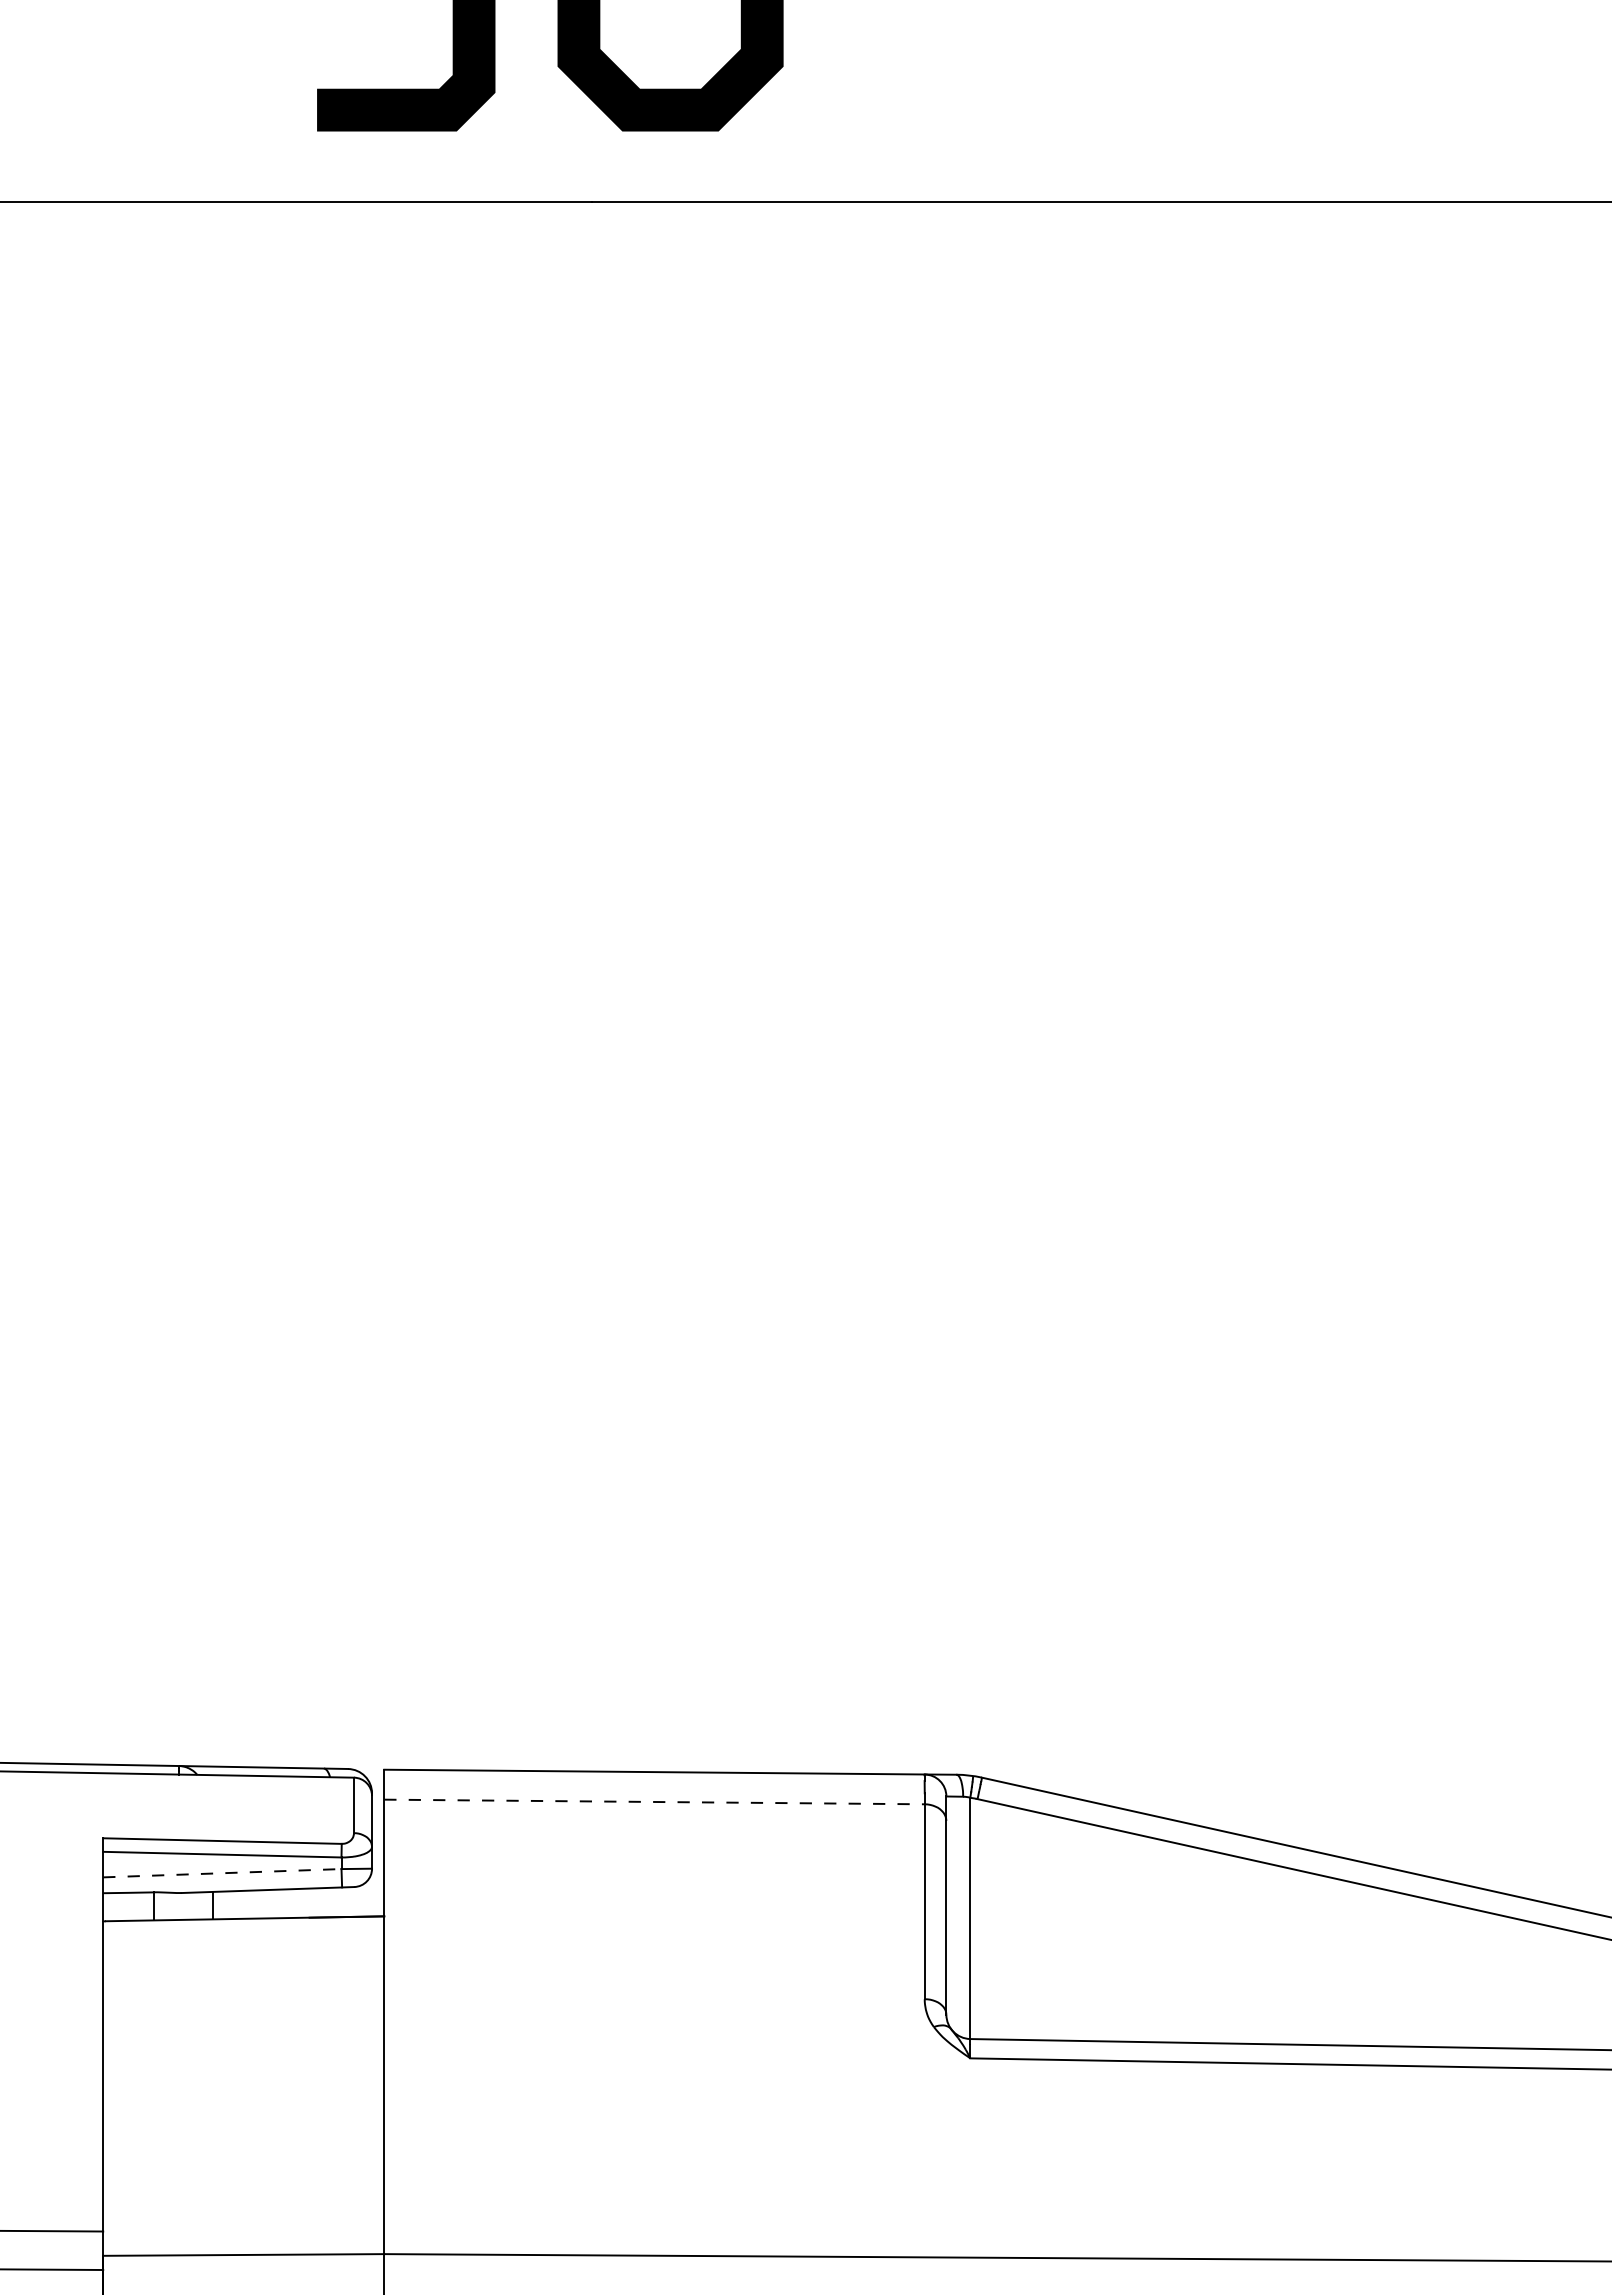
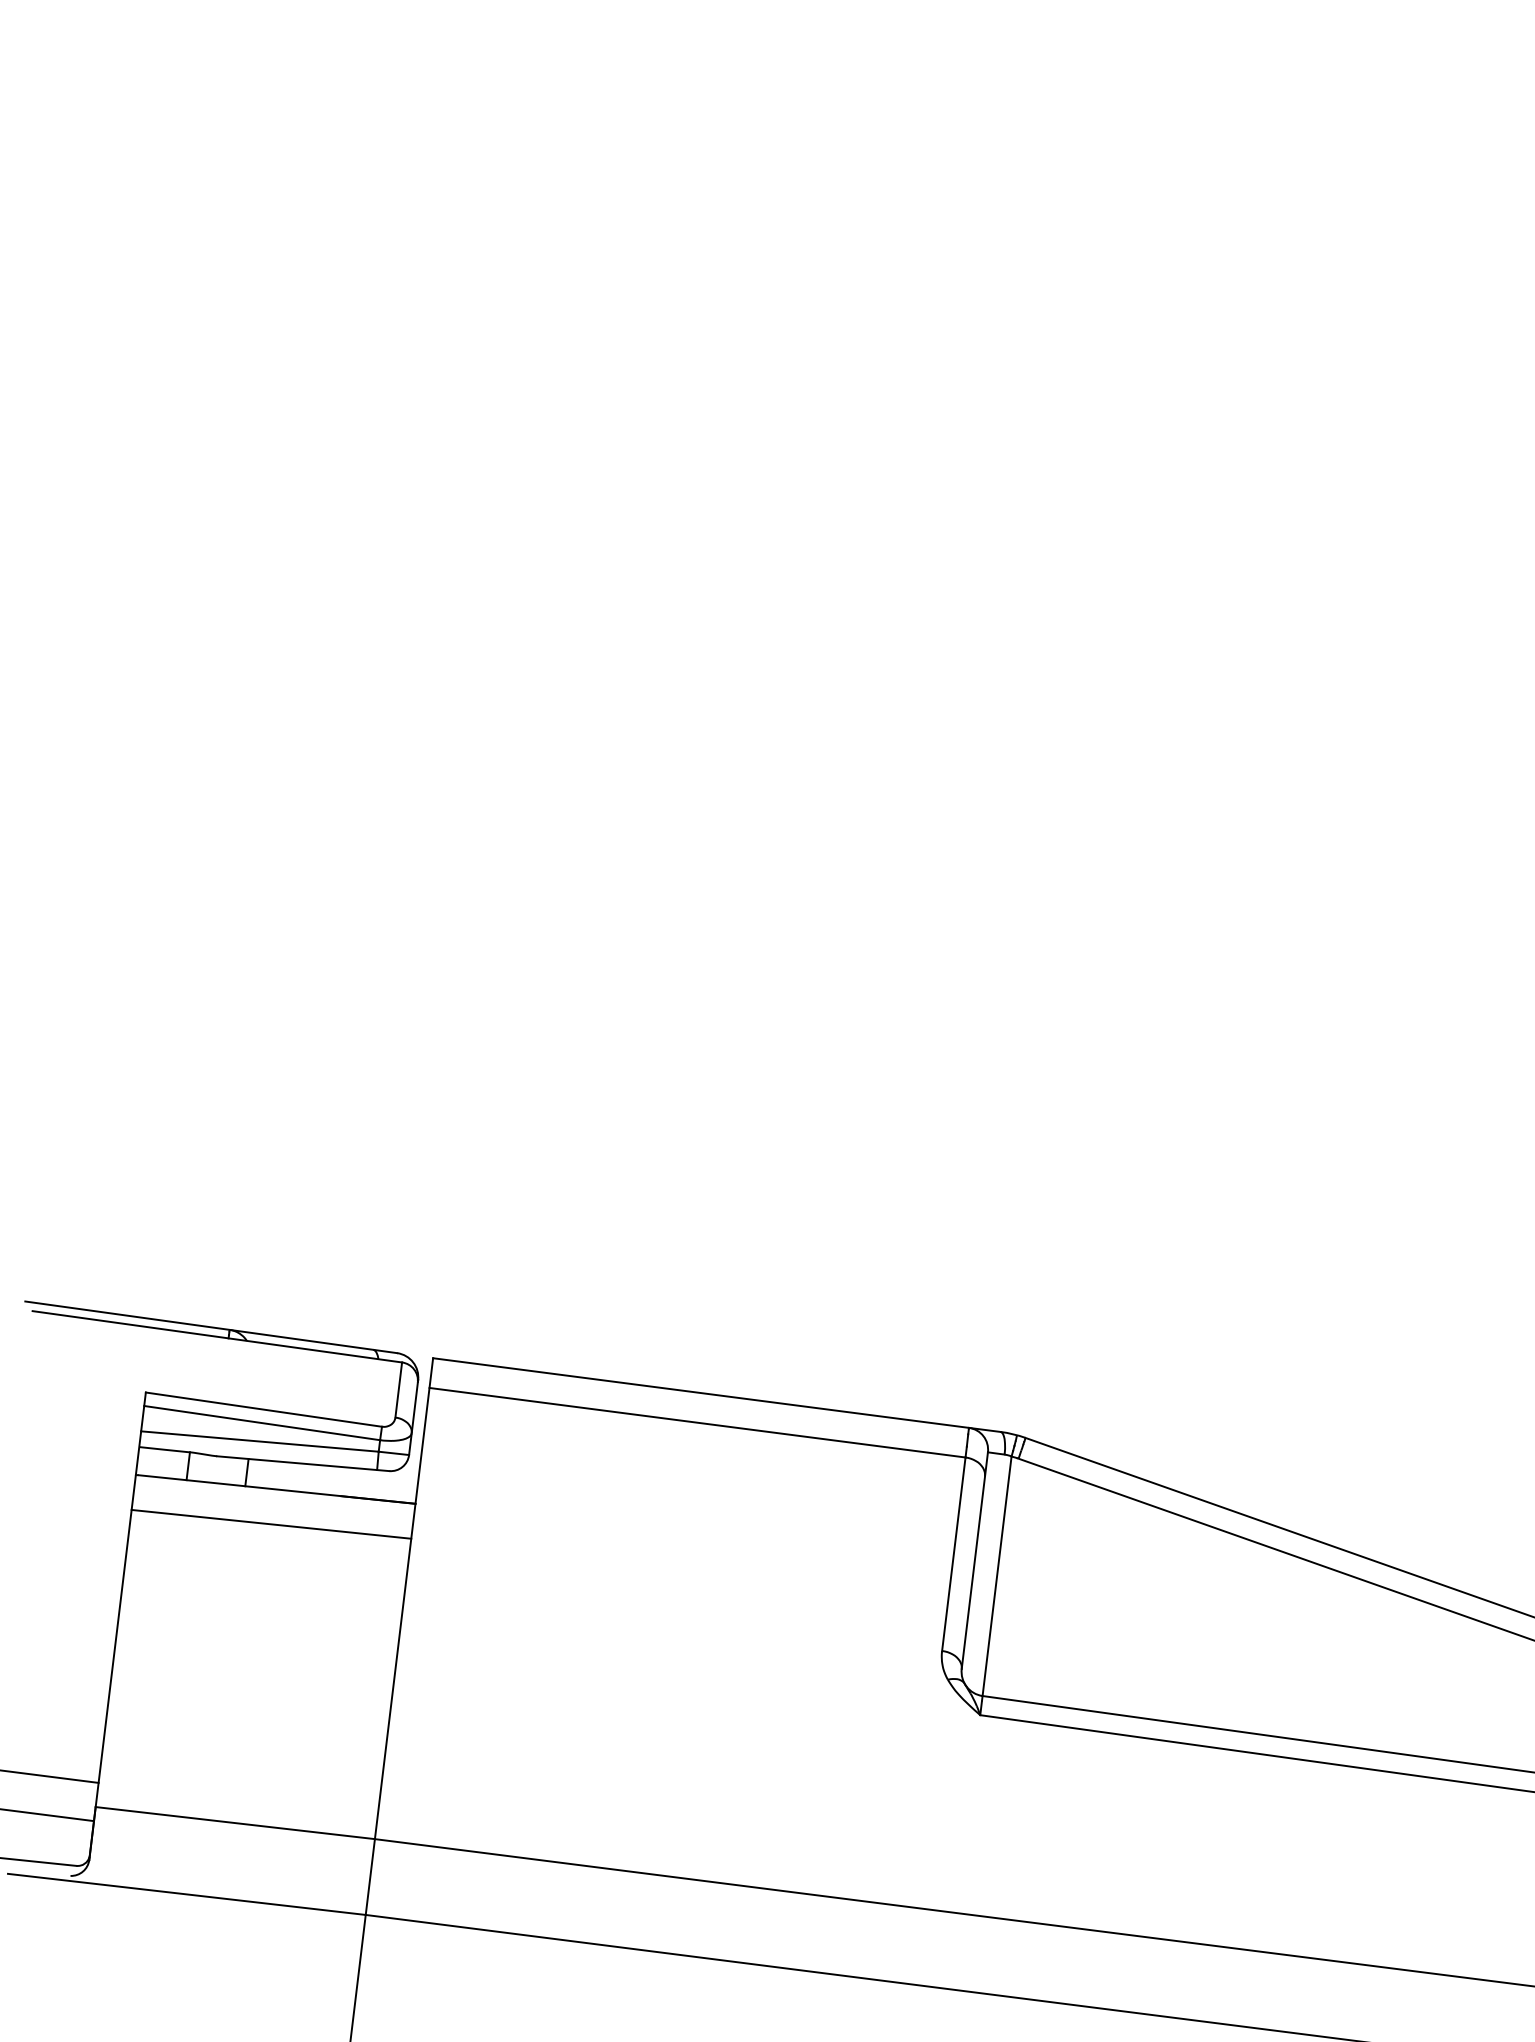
line: (655, 1801) -> (698, 1422), dashed -> solid
line: (222, 1873) -> (260, 1441), dashed -> solid
line: (243, 1953) -> (271, 1523), added

